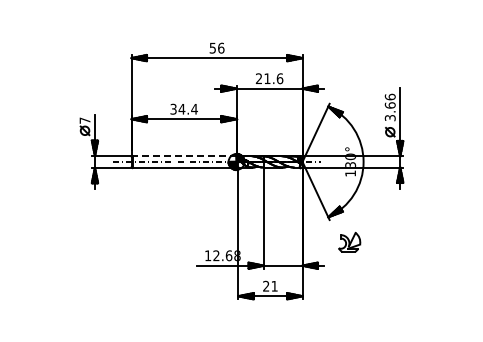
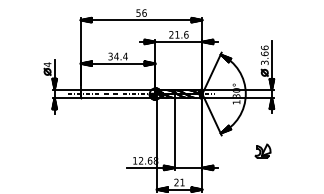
text: (84, 120) -> (47, 64), 7 -> 4
line: (184, 155) -> (118, 89), dashed -> solid
part: (349, 242) -> (262, 151), moved

